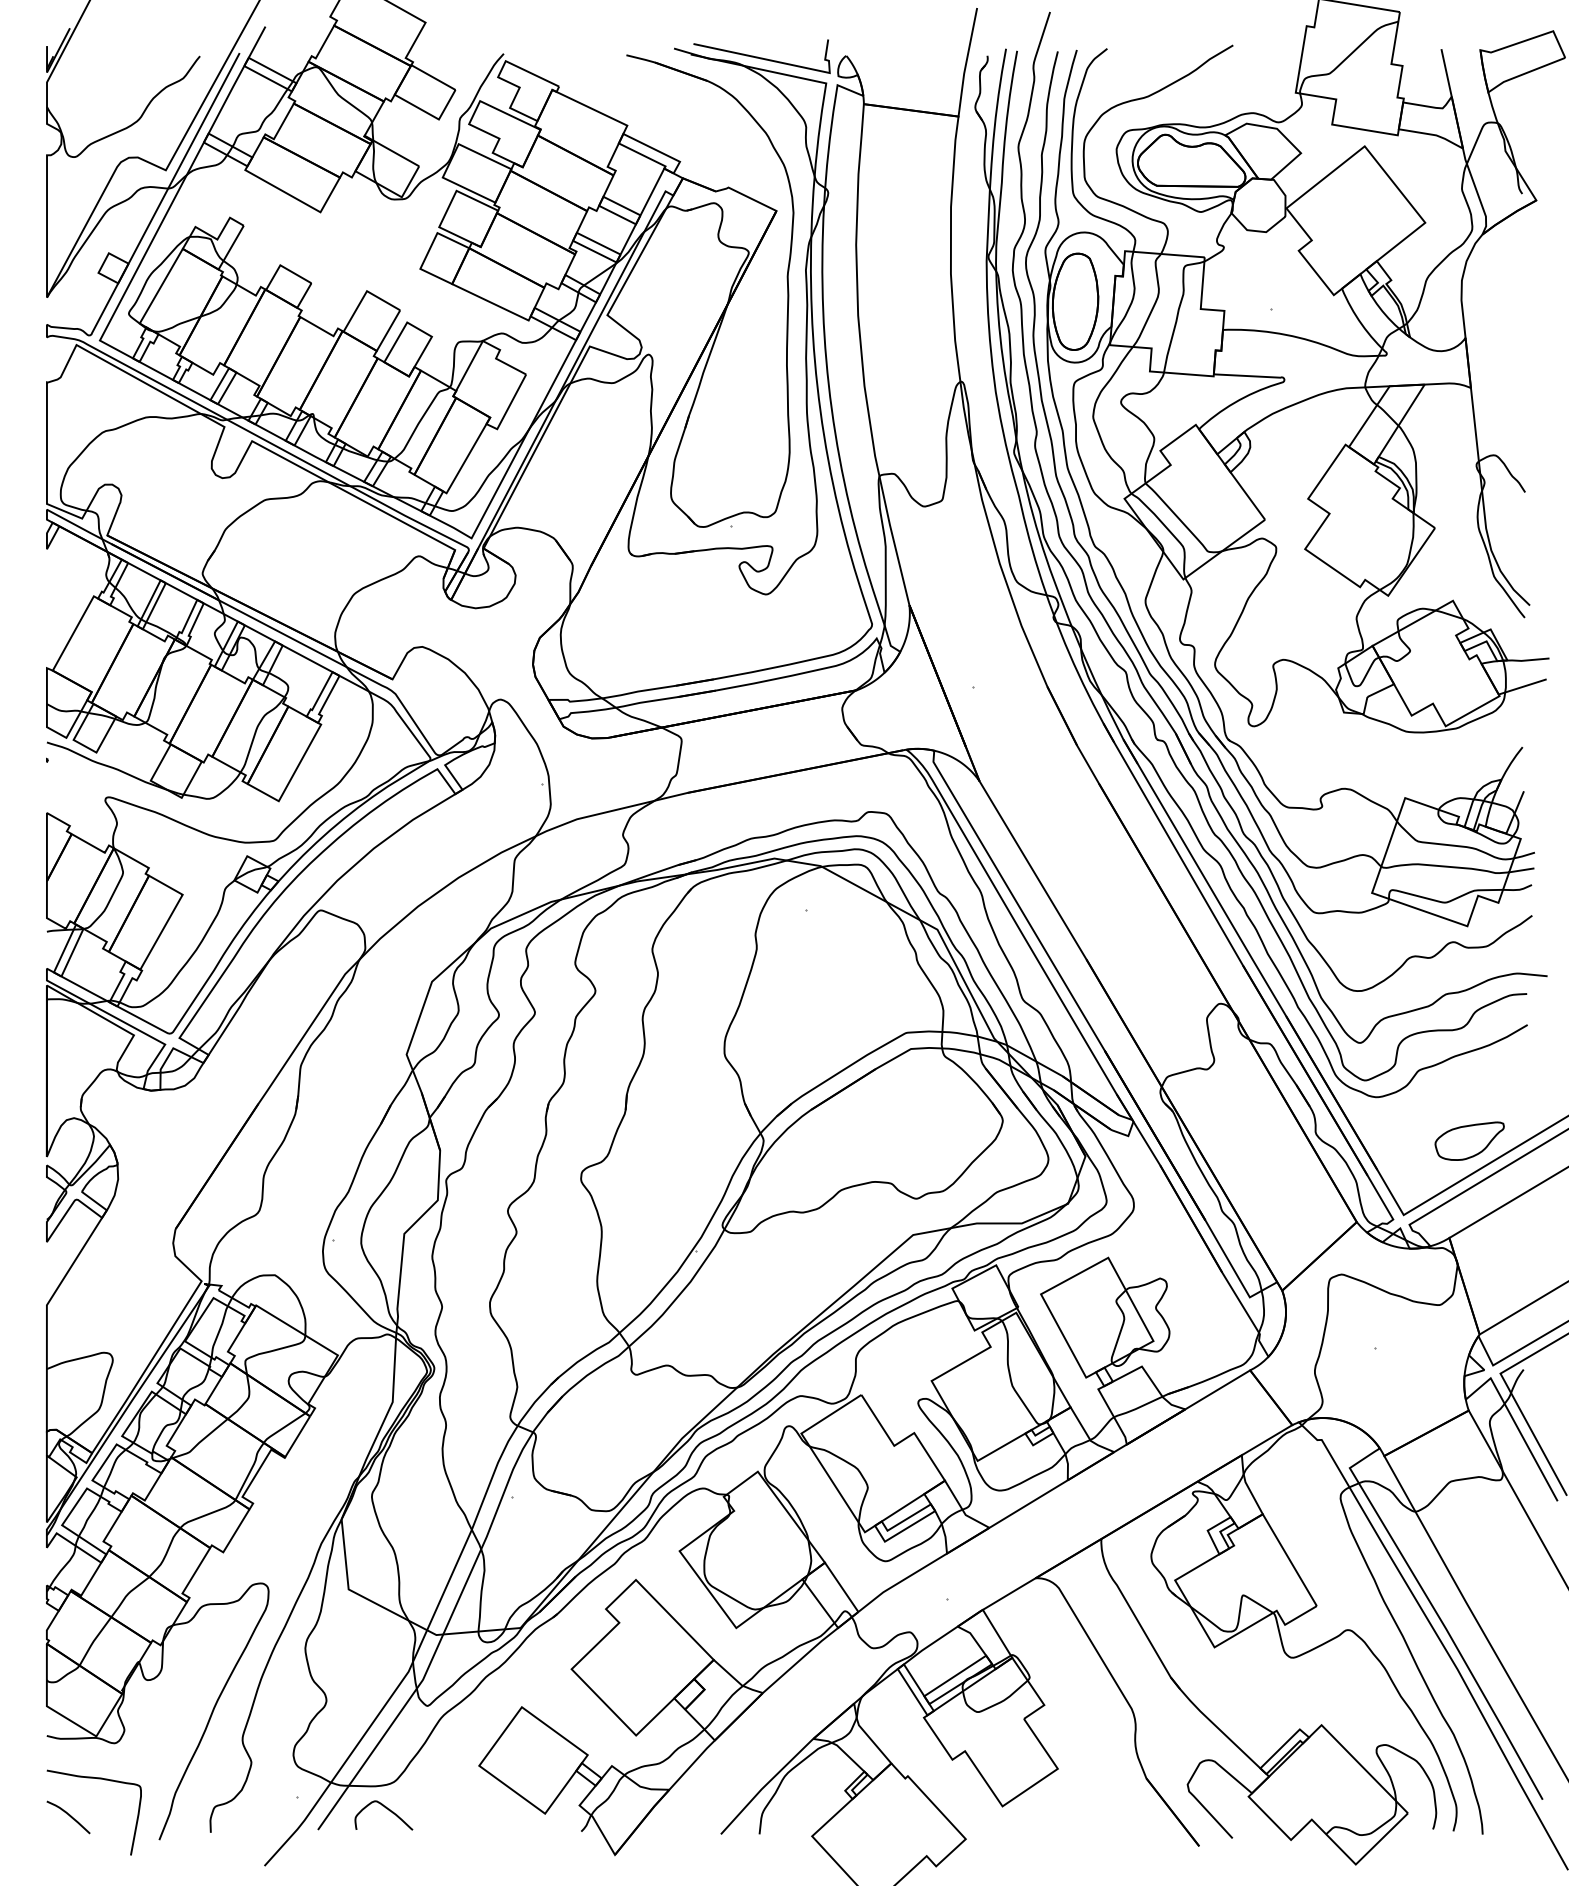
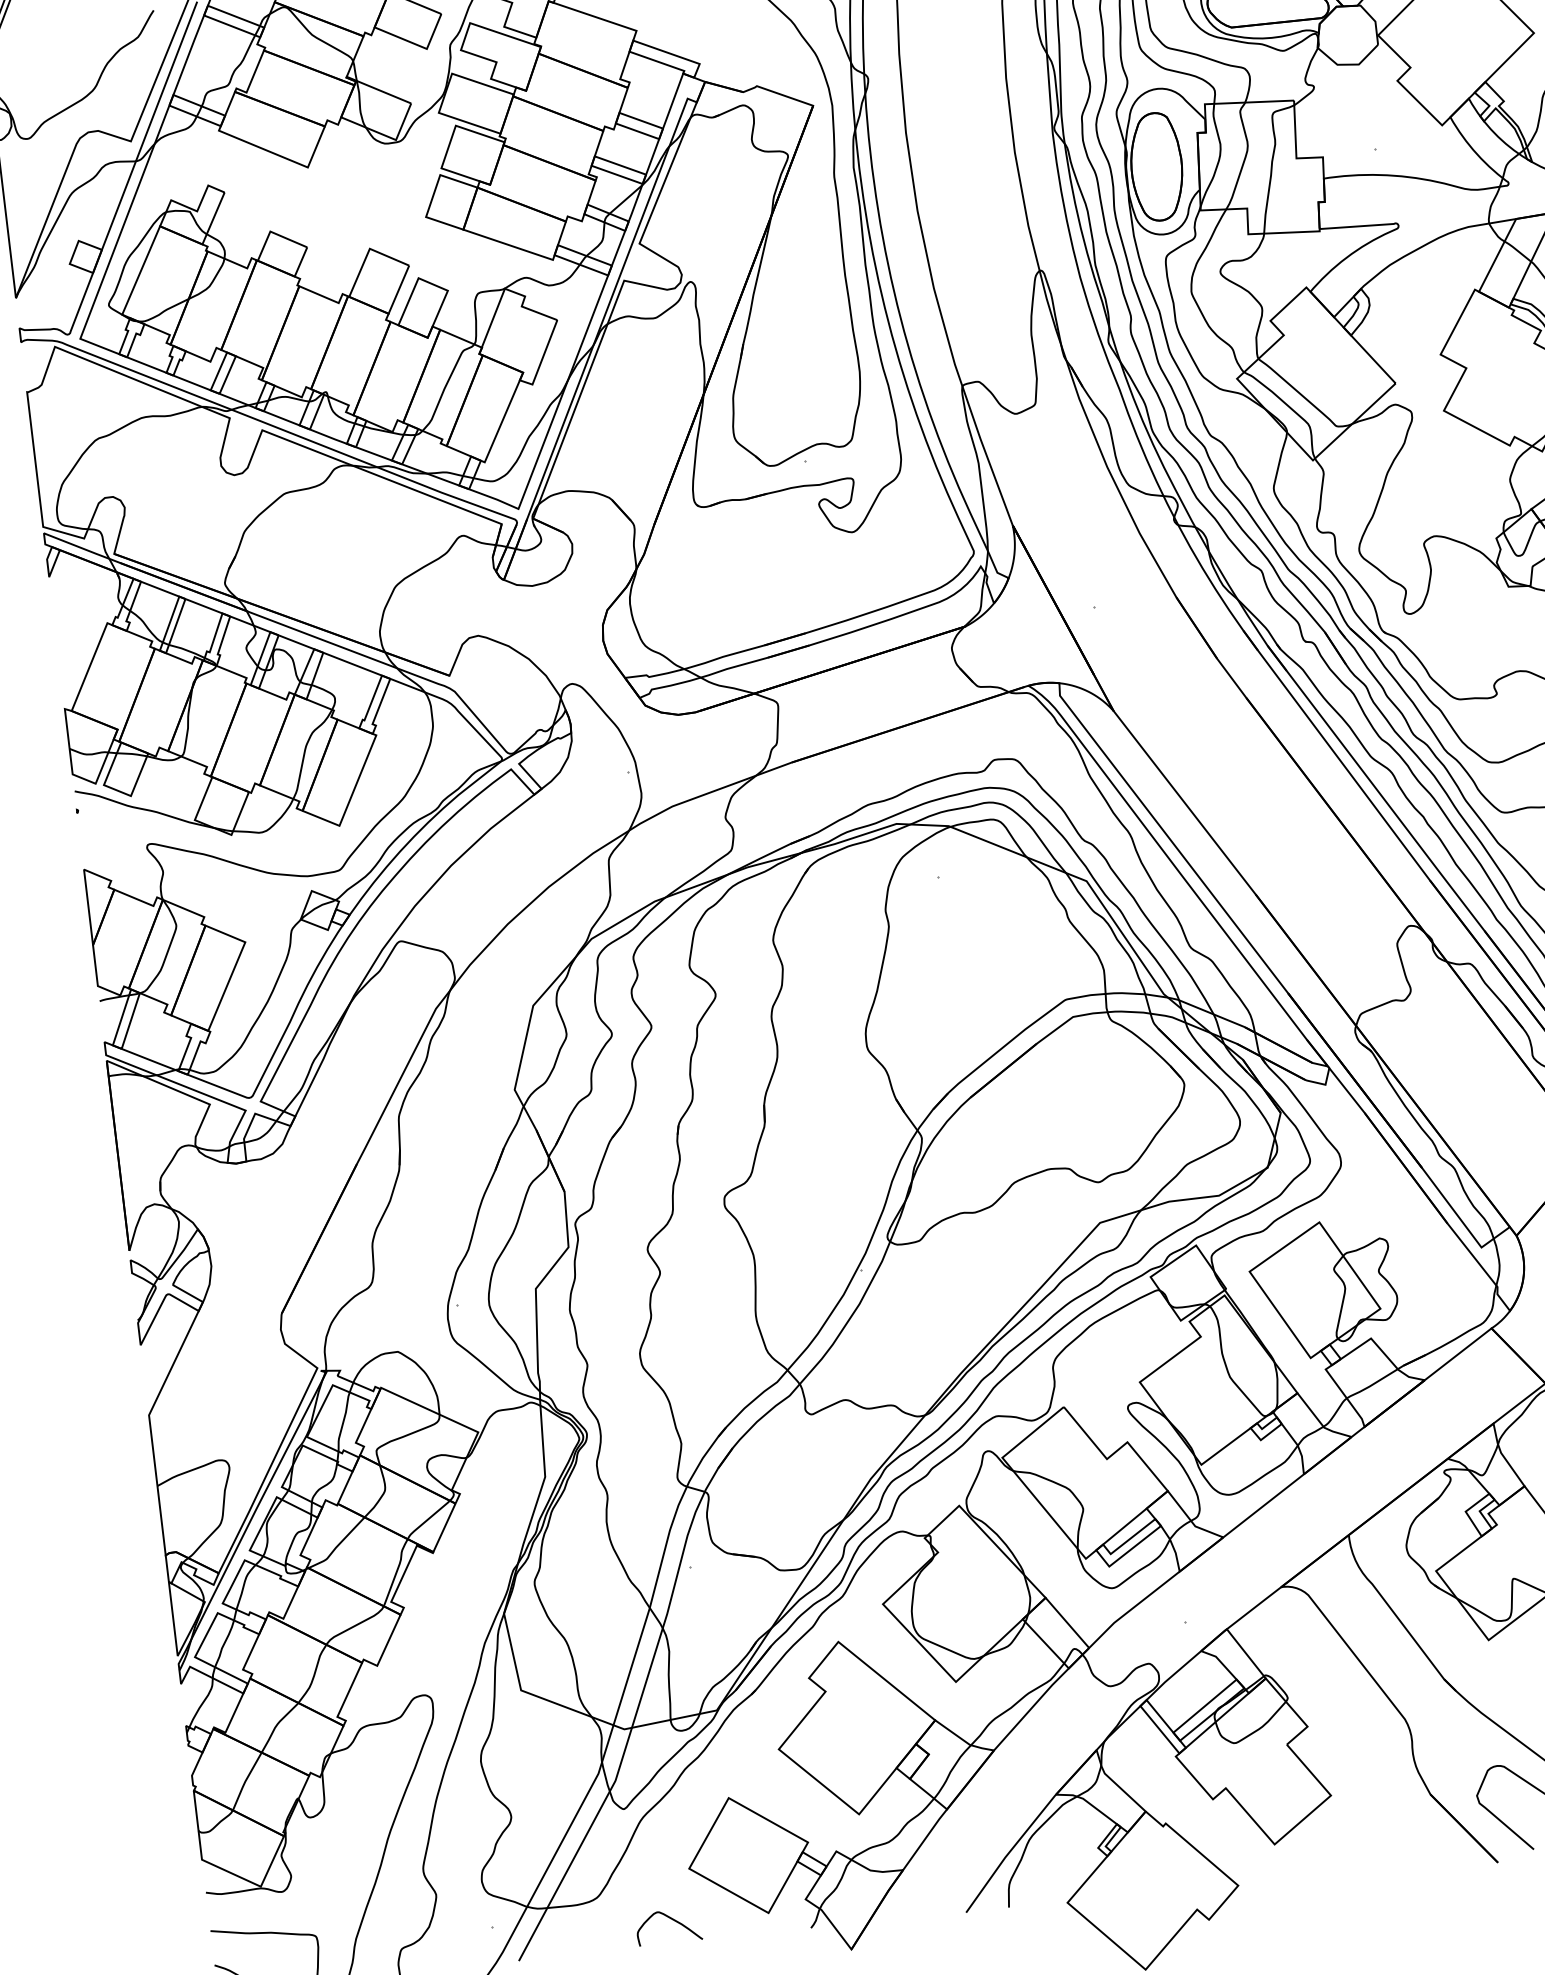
curve: (388, 1810) -> (673, 1920), moved

